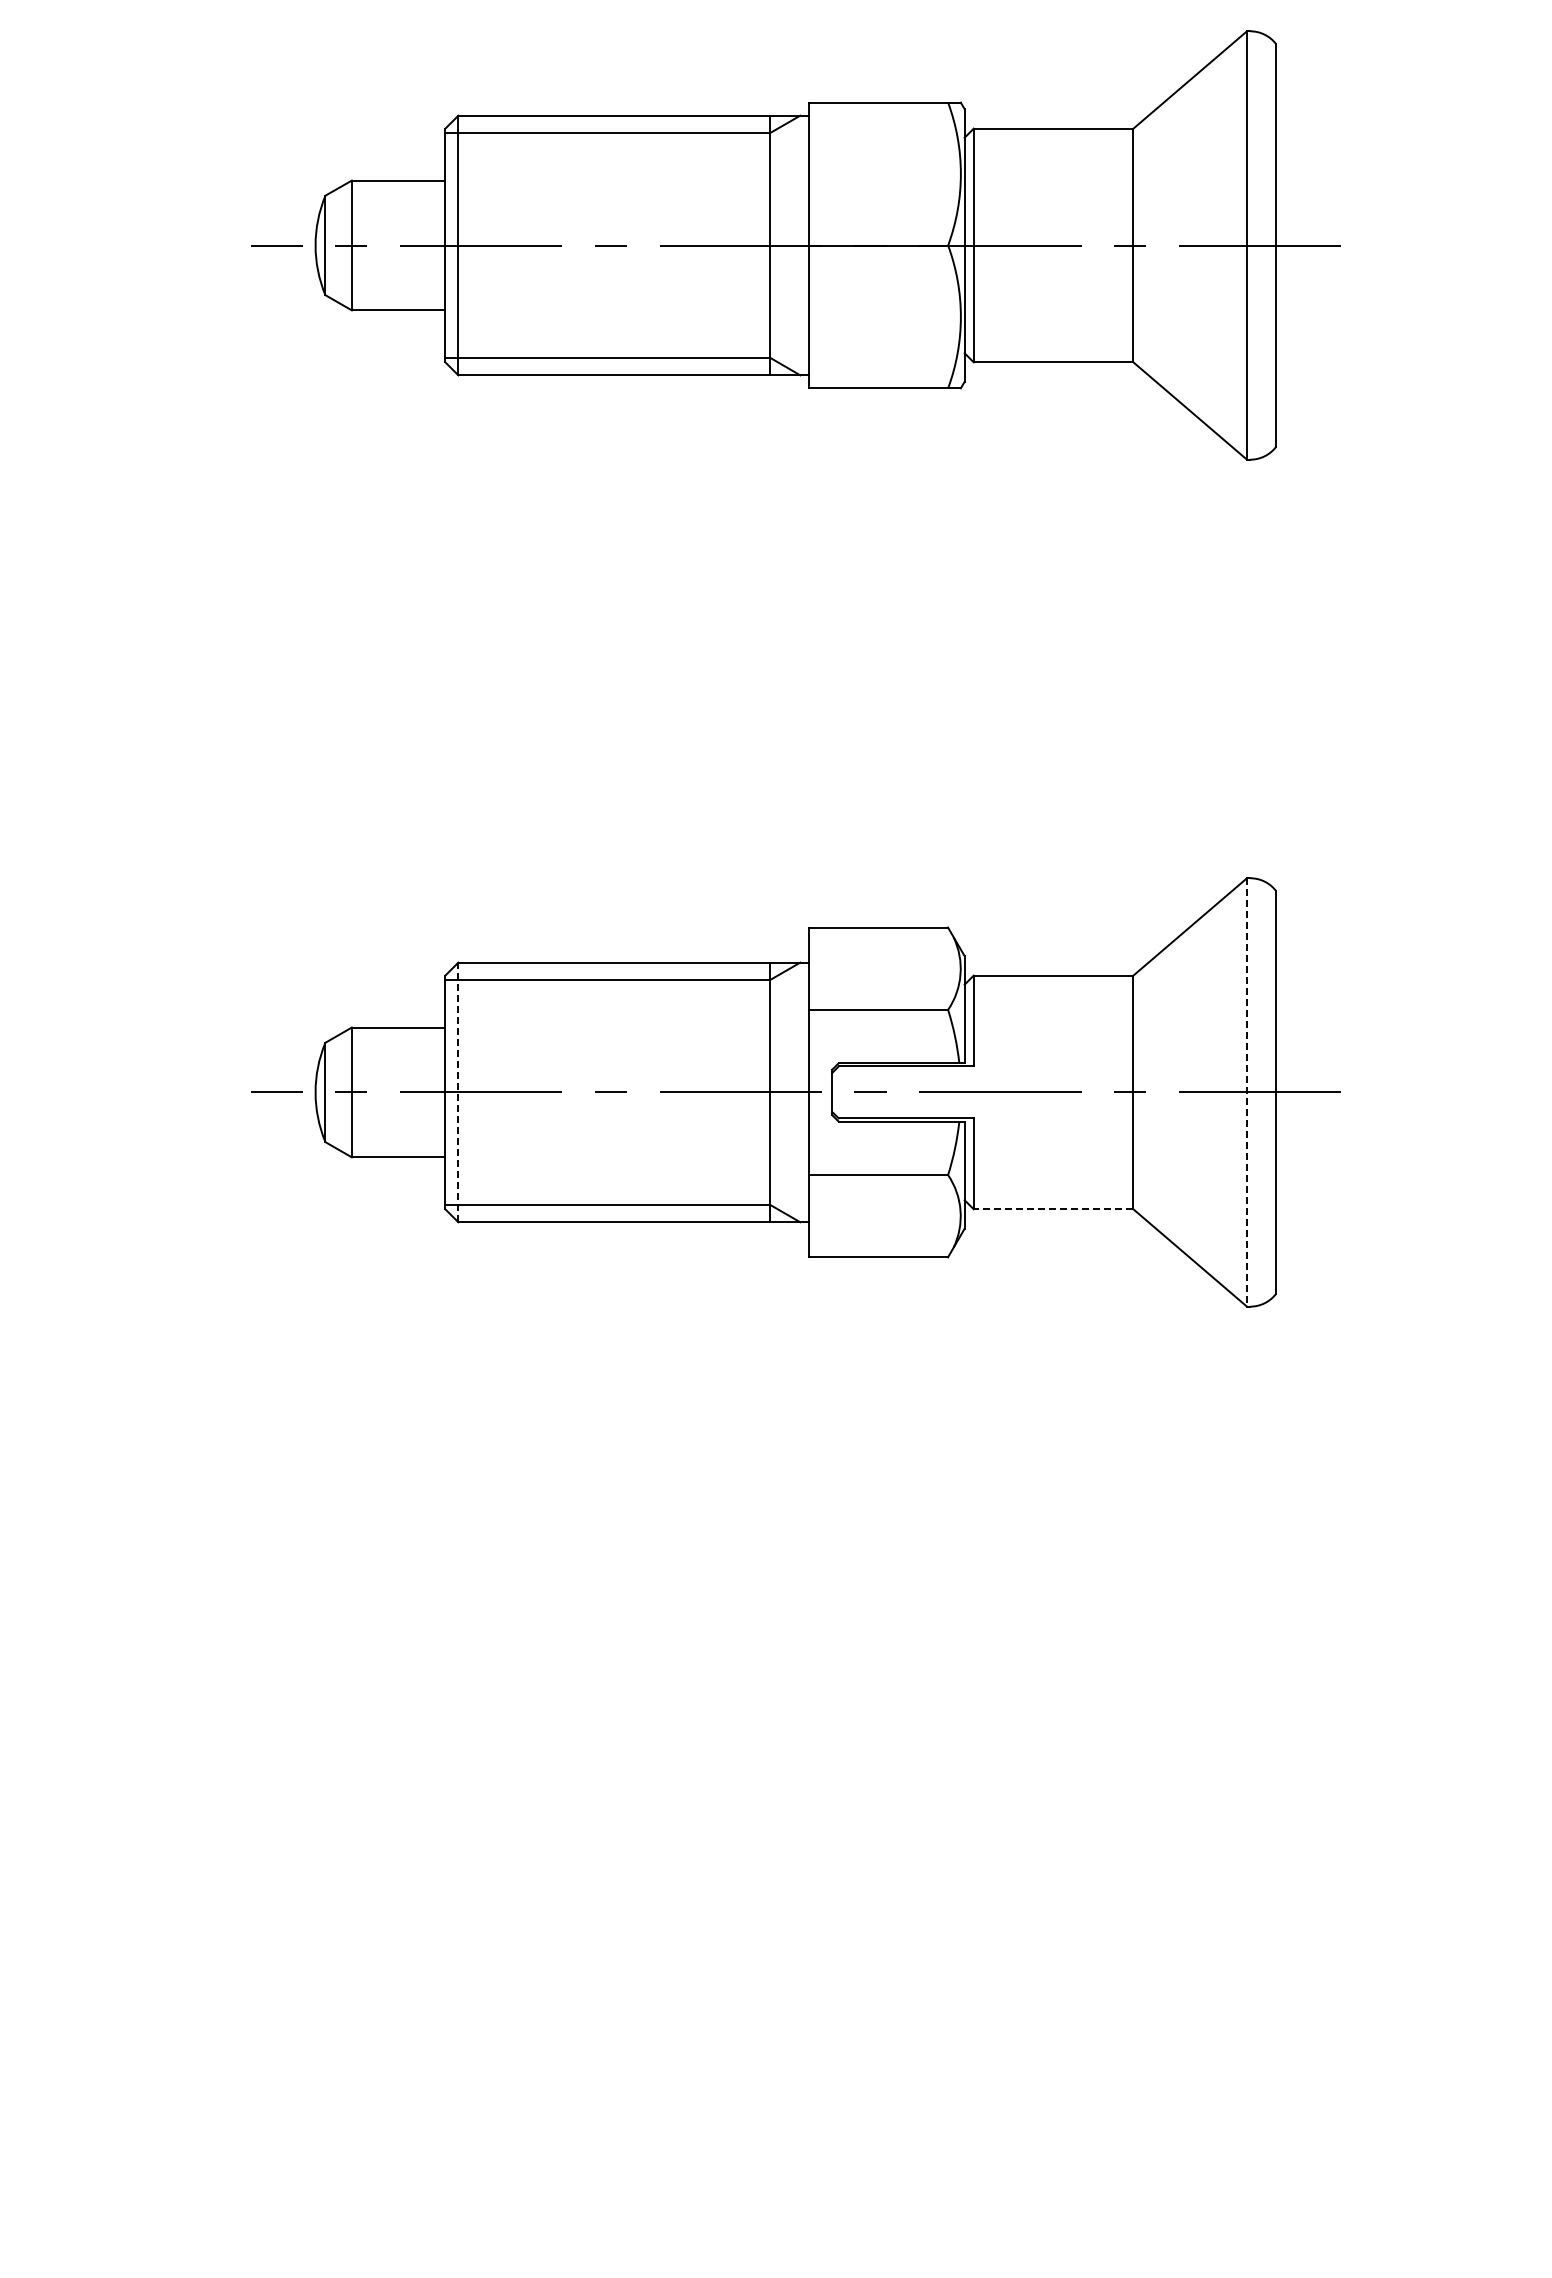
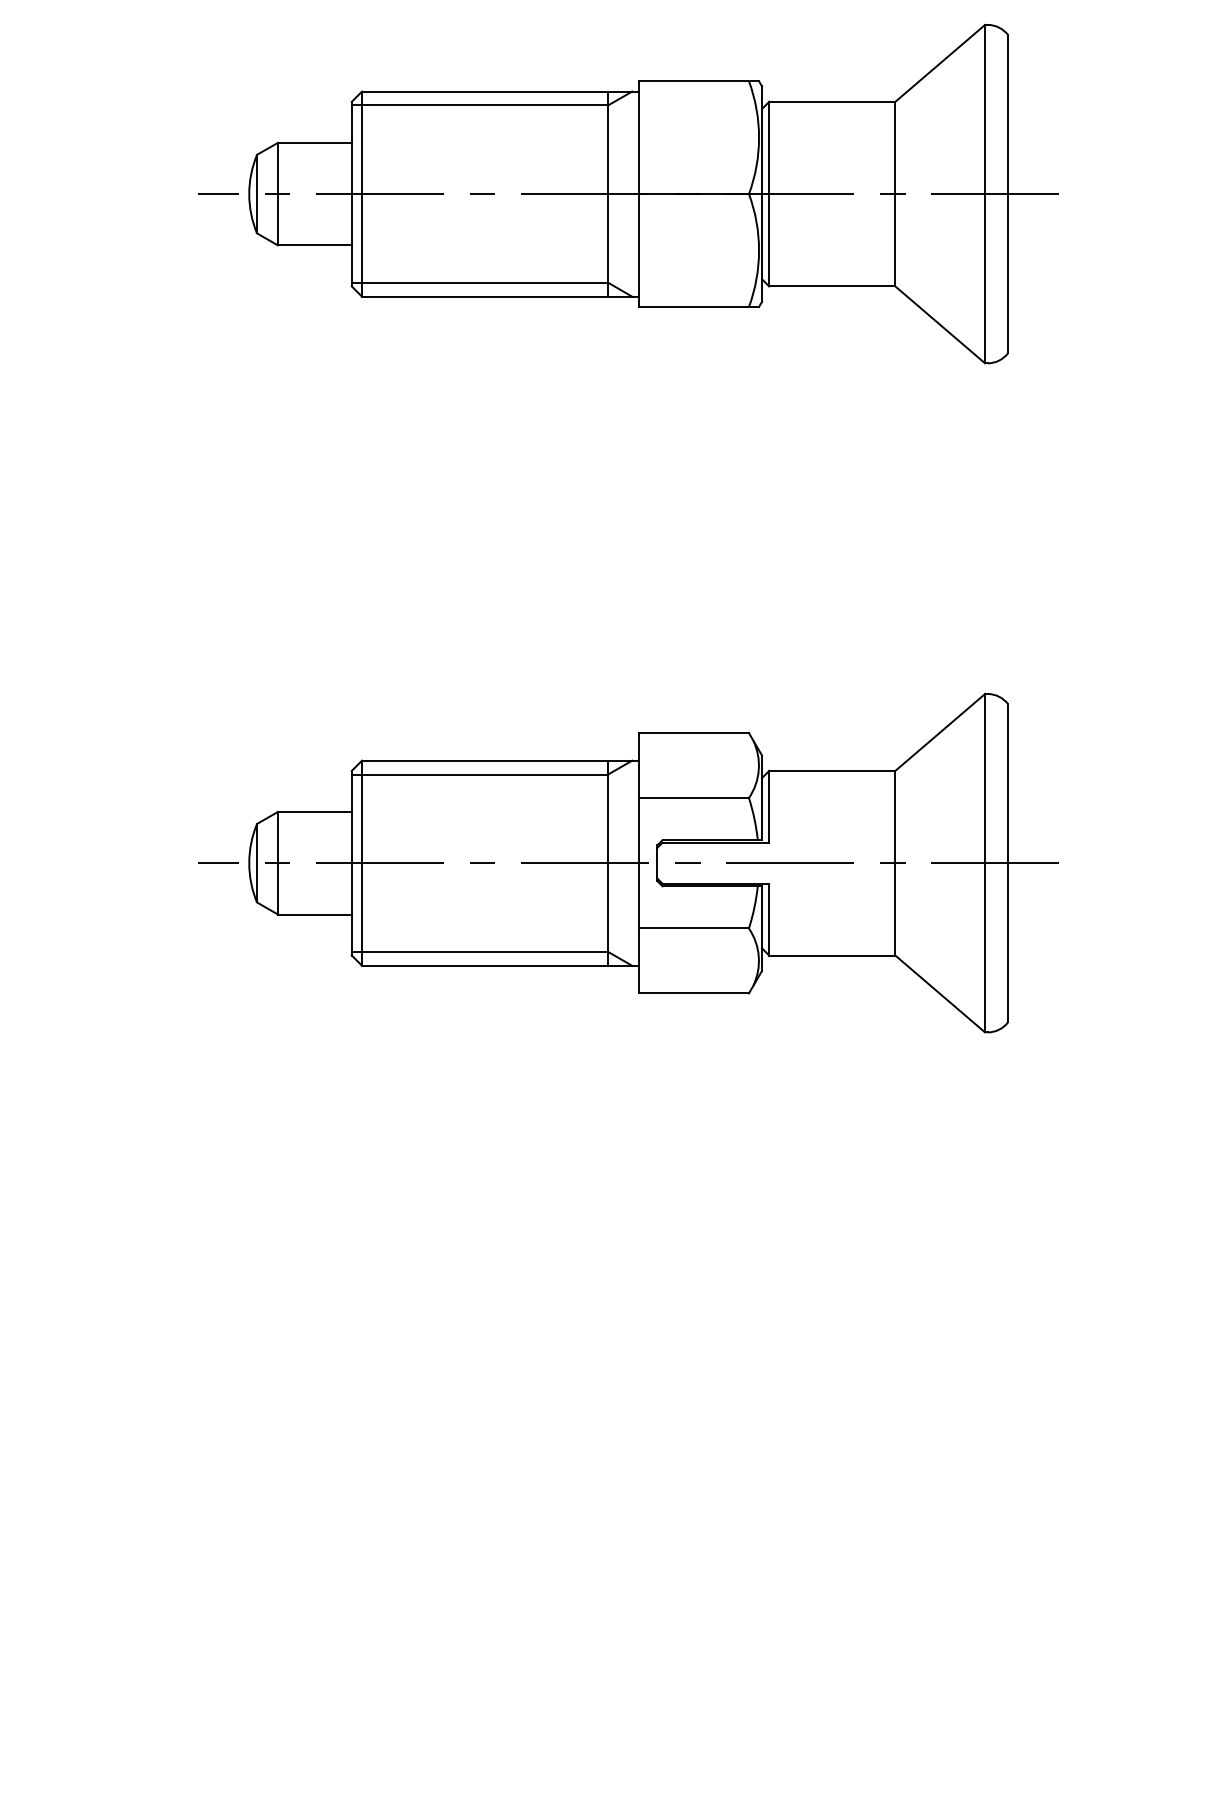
line: (458, 1092) -> (362, 863), dashed -> solid
line: (1247, 1092) -> (985, 863), dashed -> solid
line: (1053, 1209) -> (832, 955), dashed -> solid

